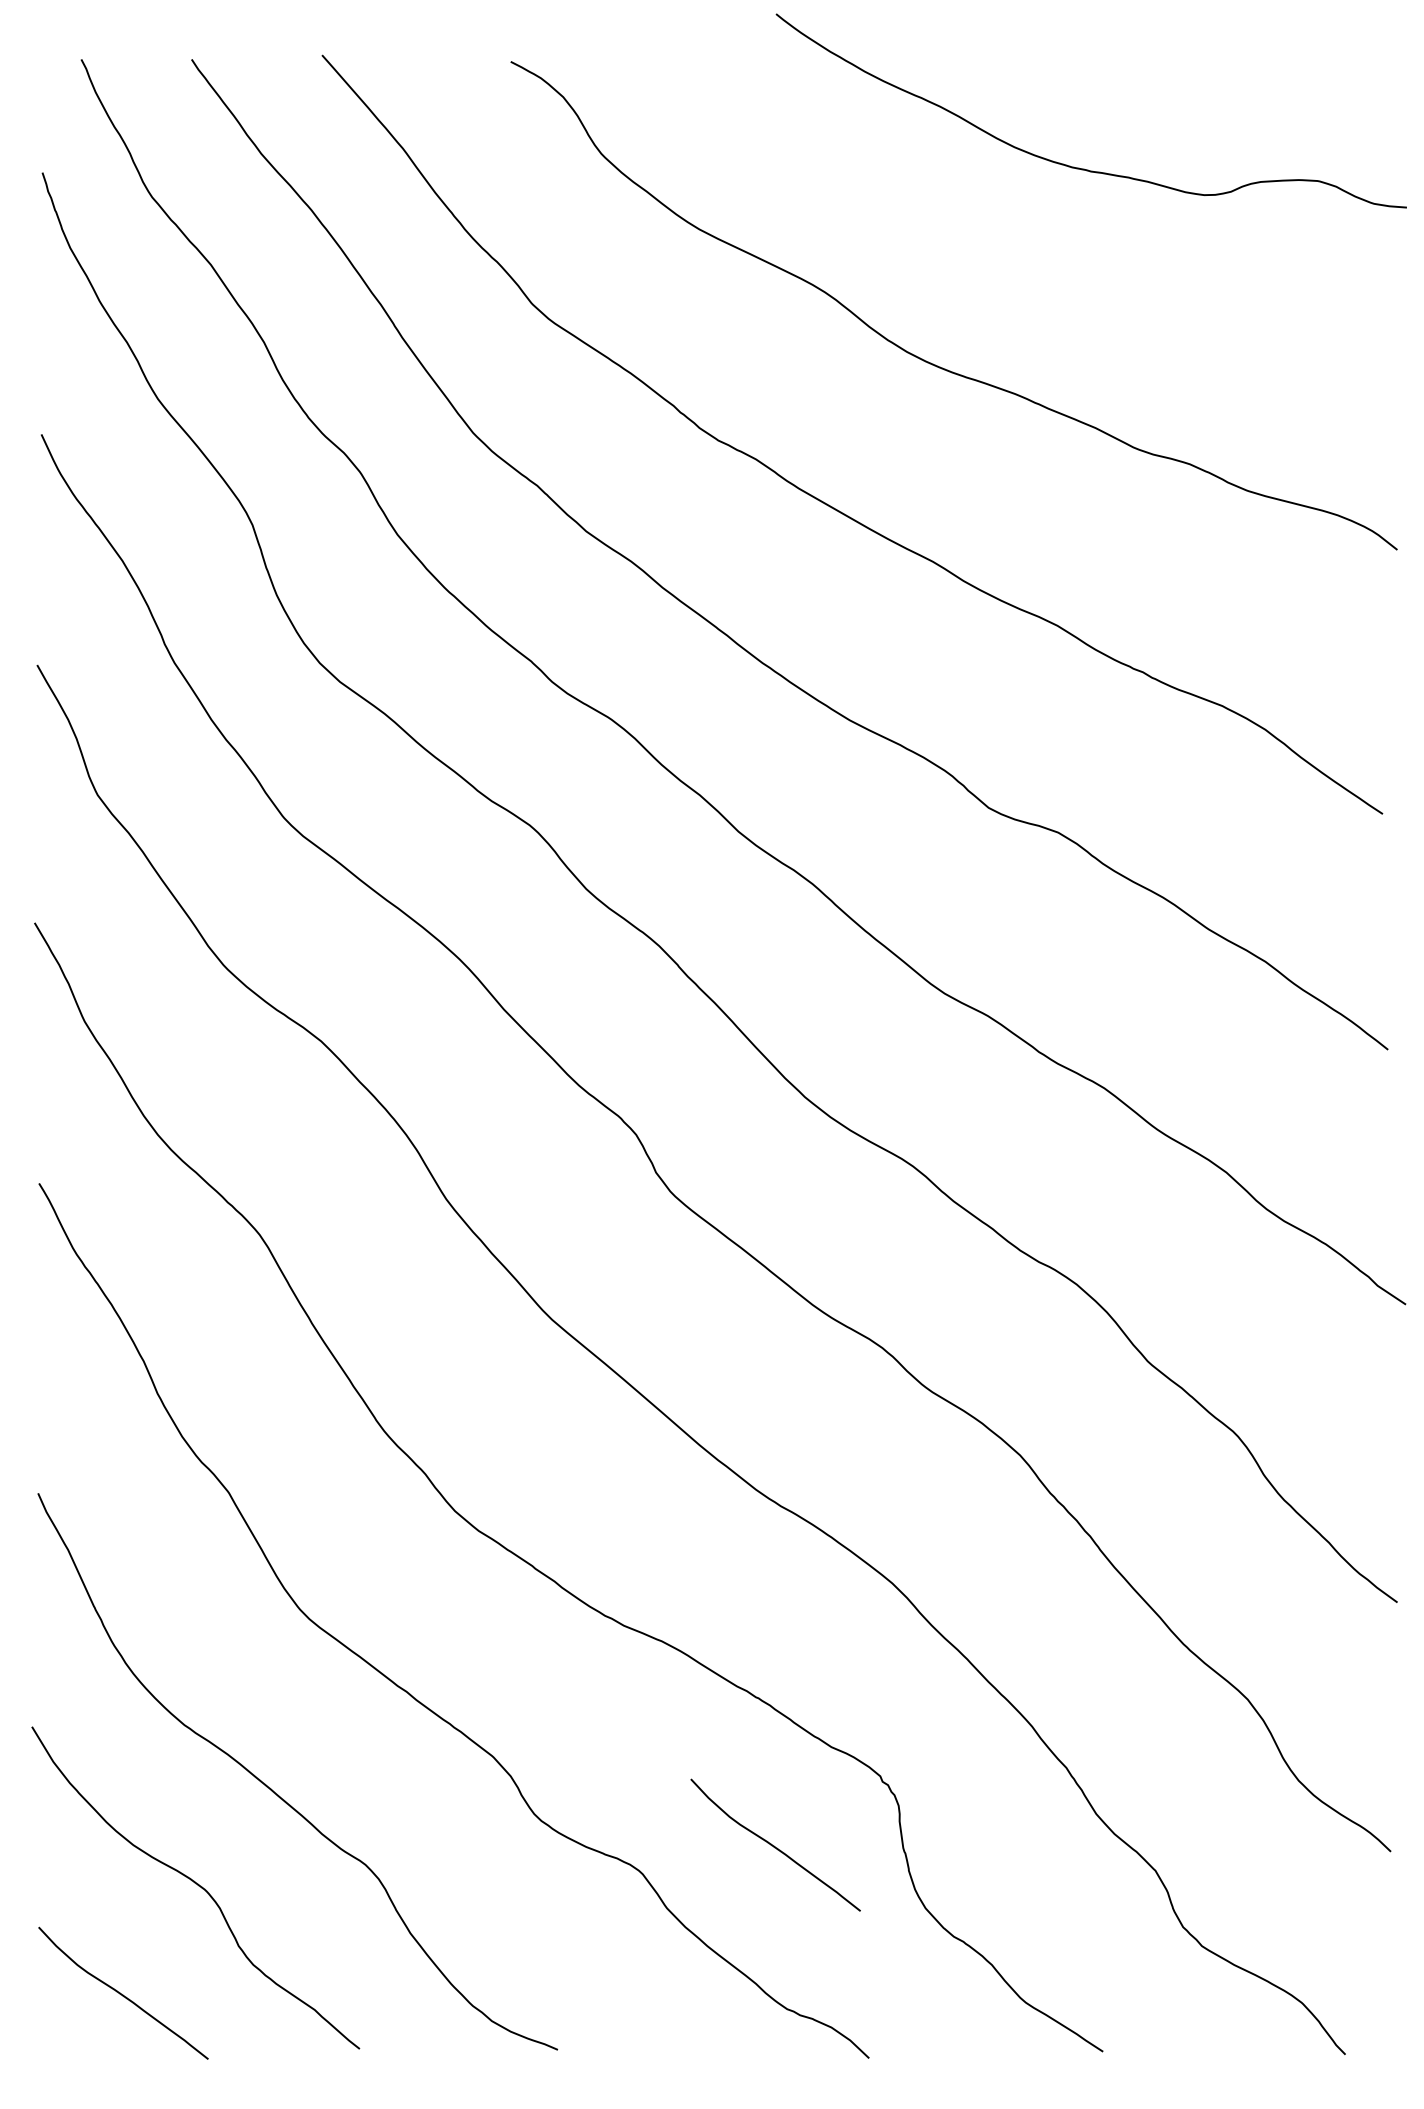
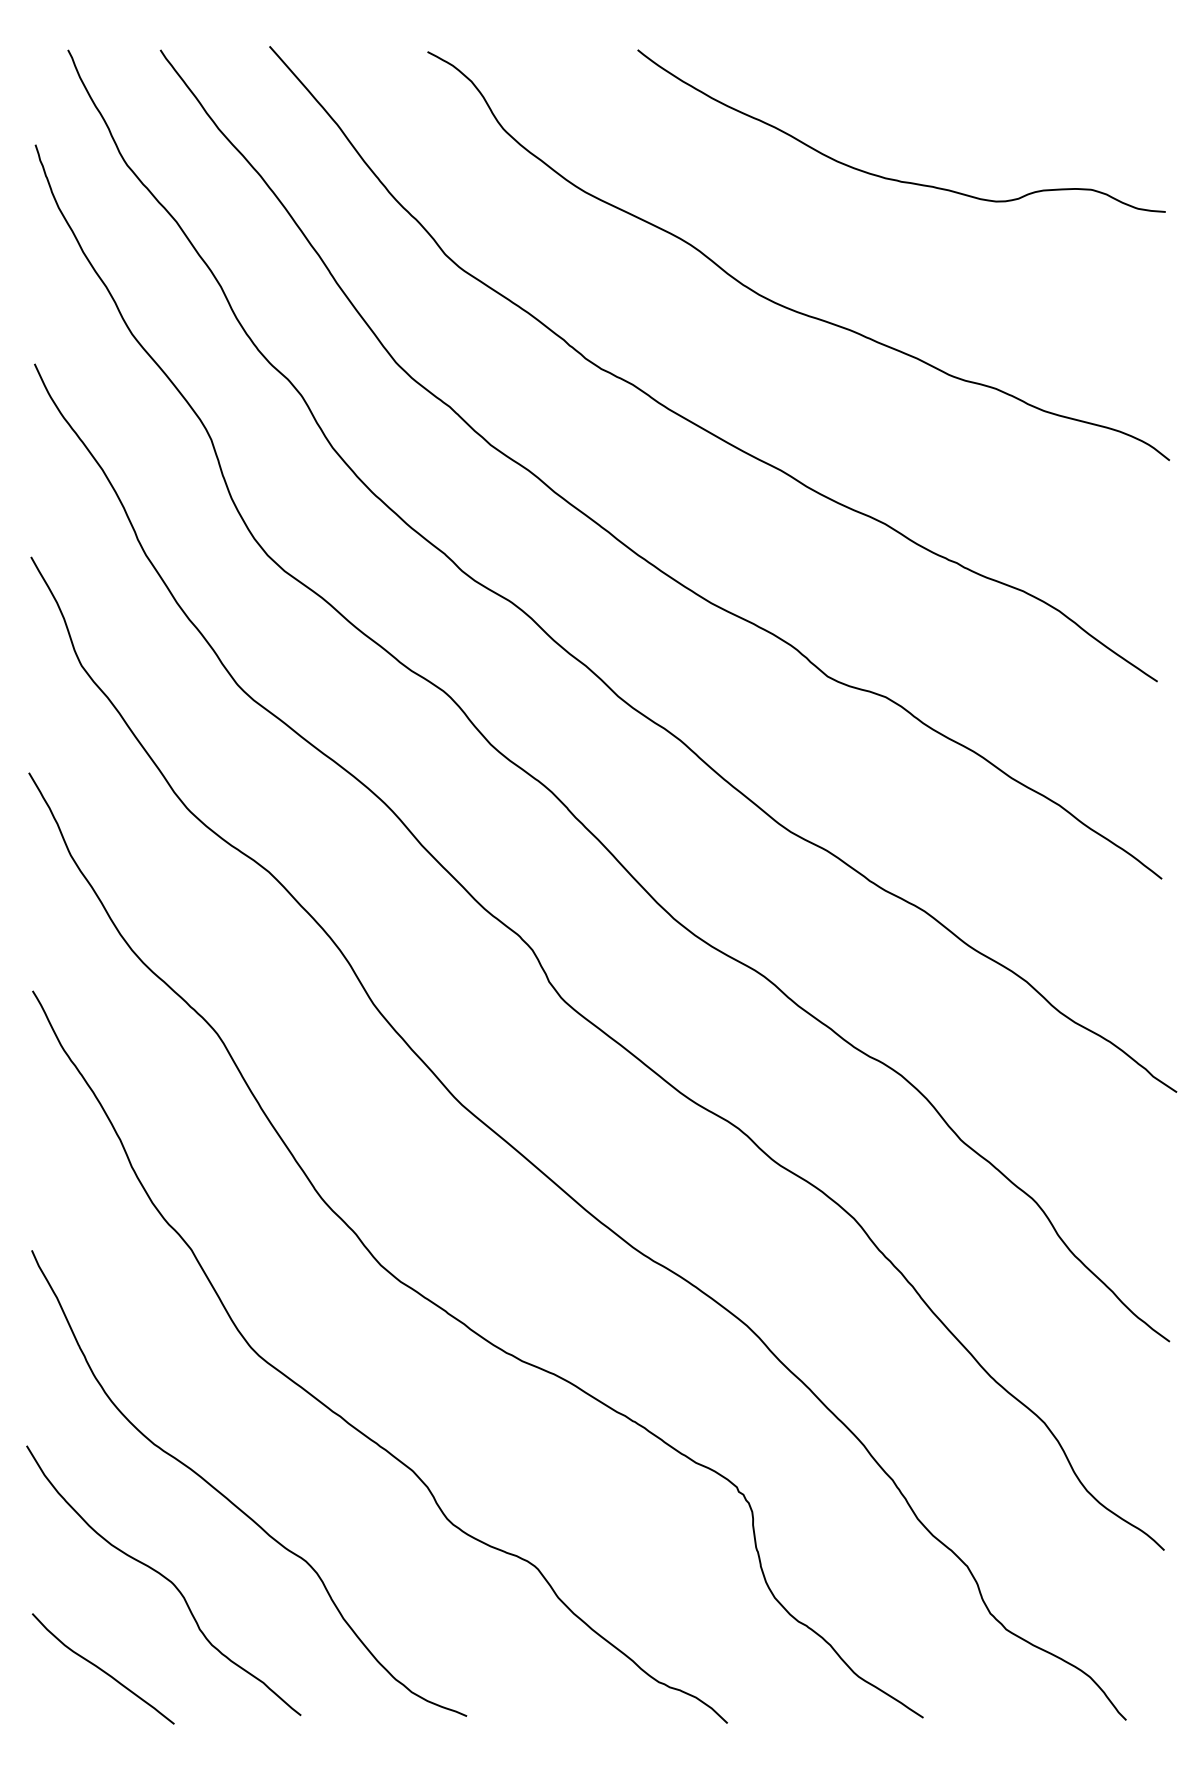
curve: (1080, 167) -> (892, 178), moved
curve: (773, 1844) -> (647, 1544), removed

